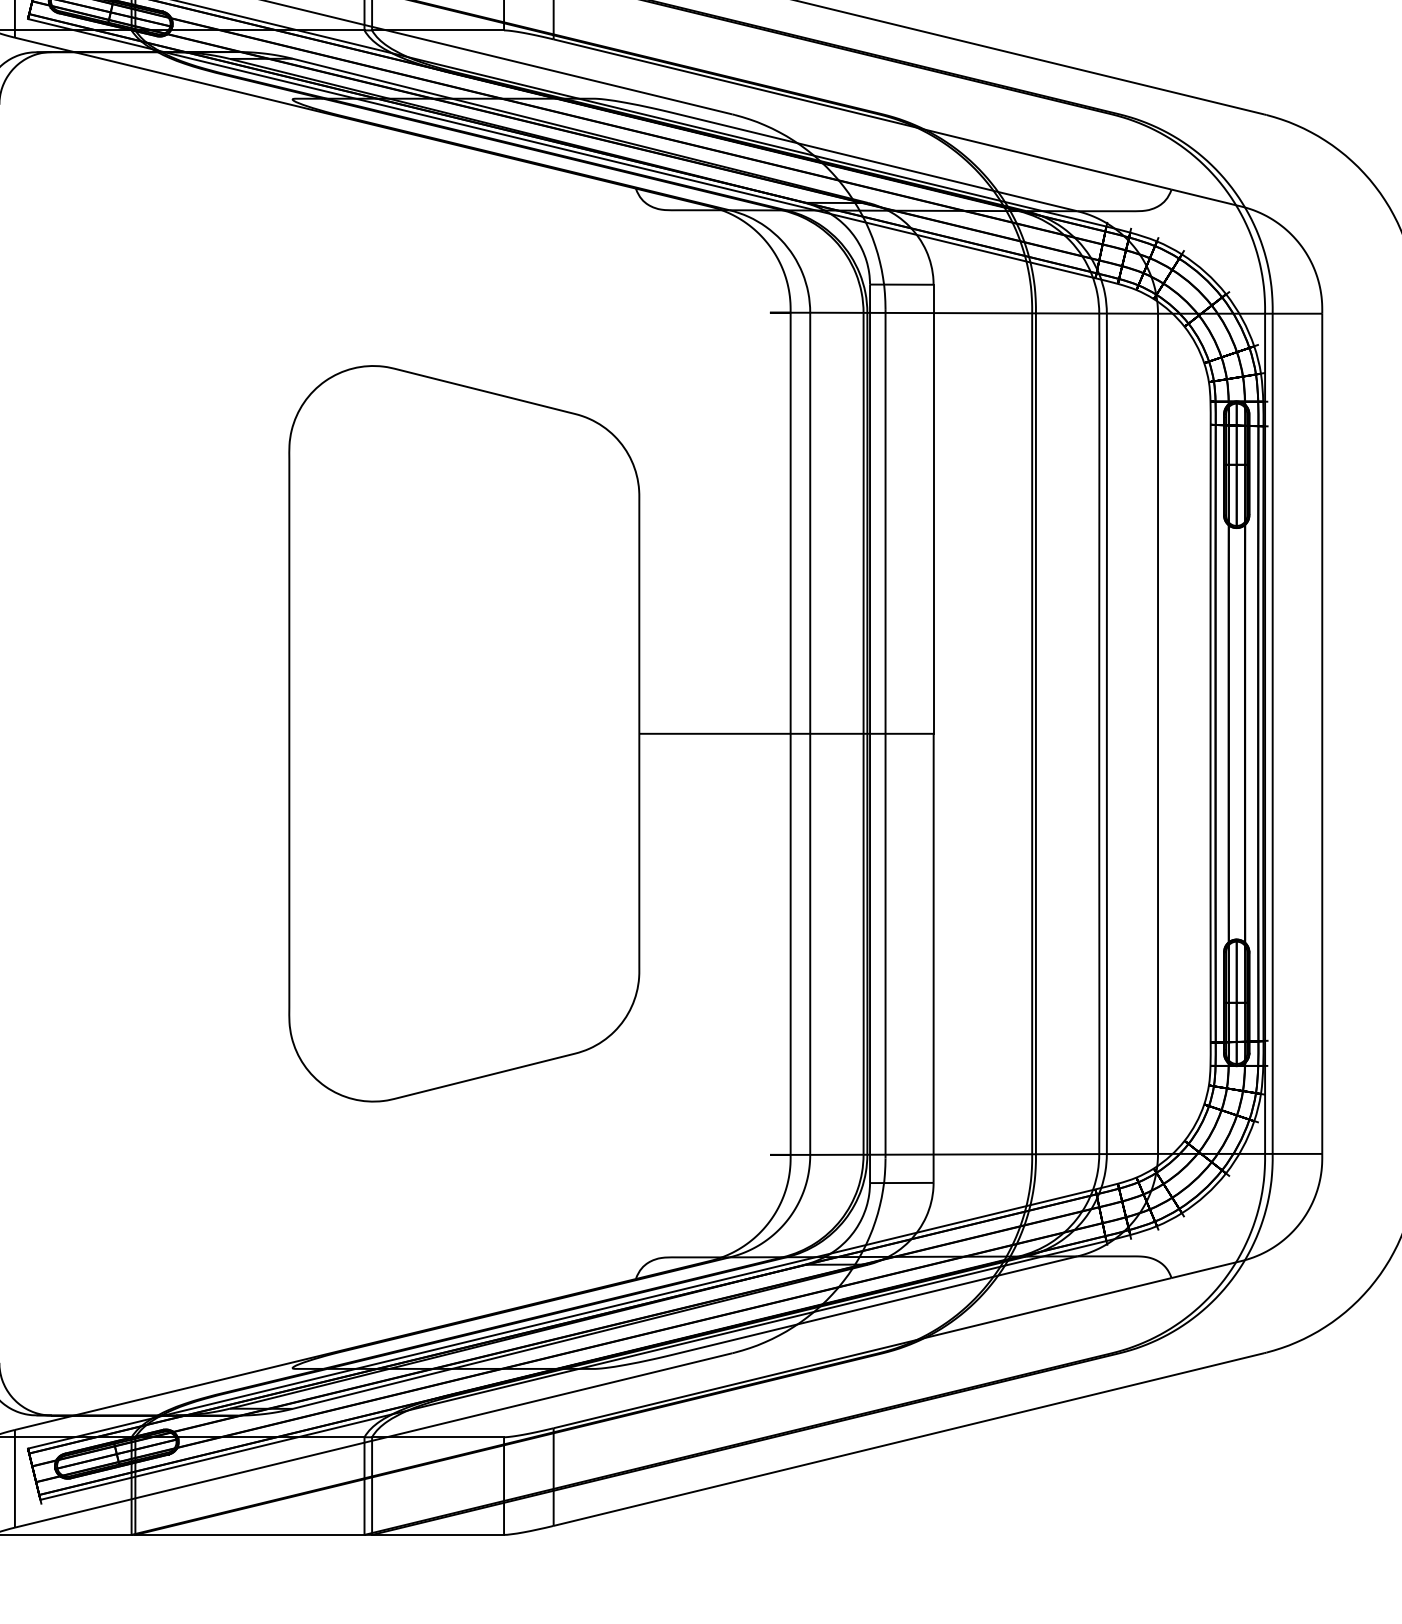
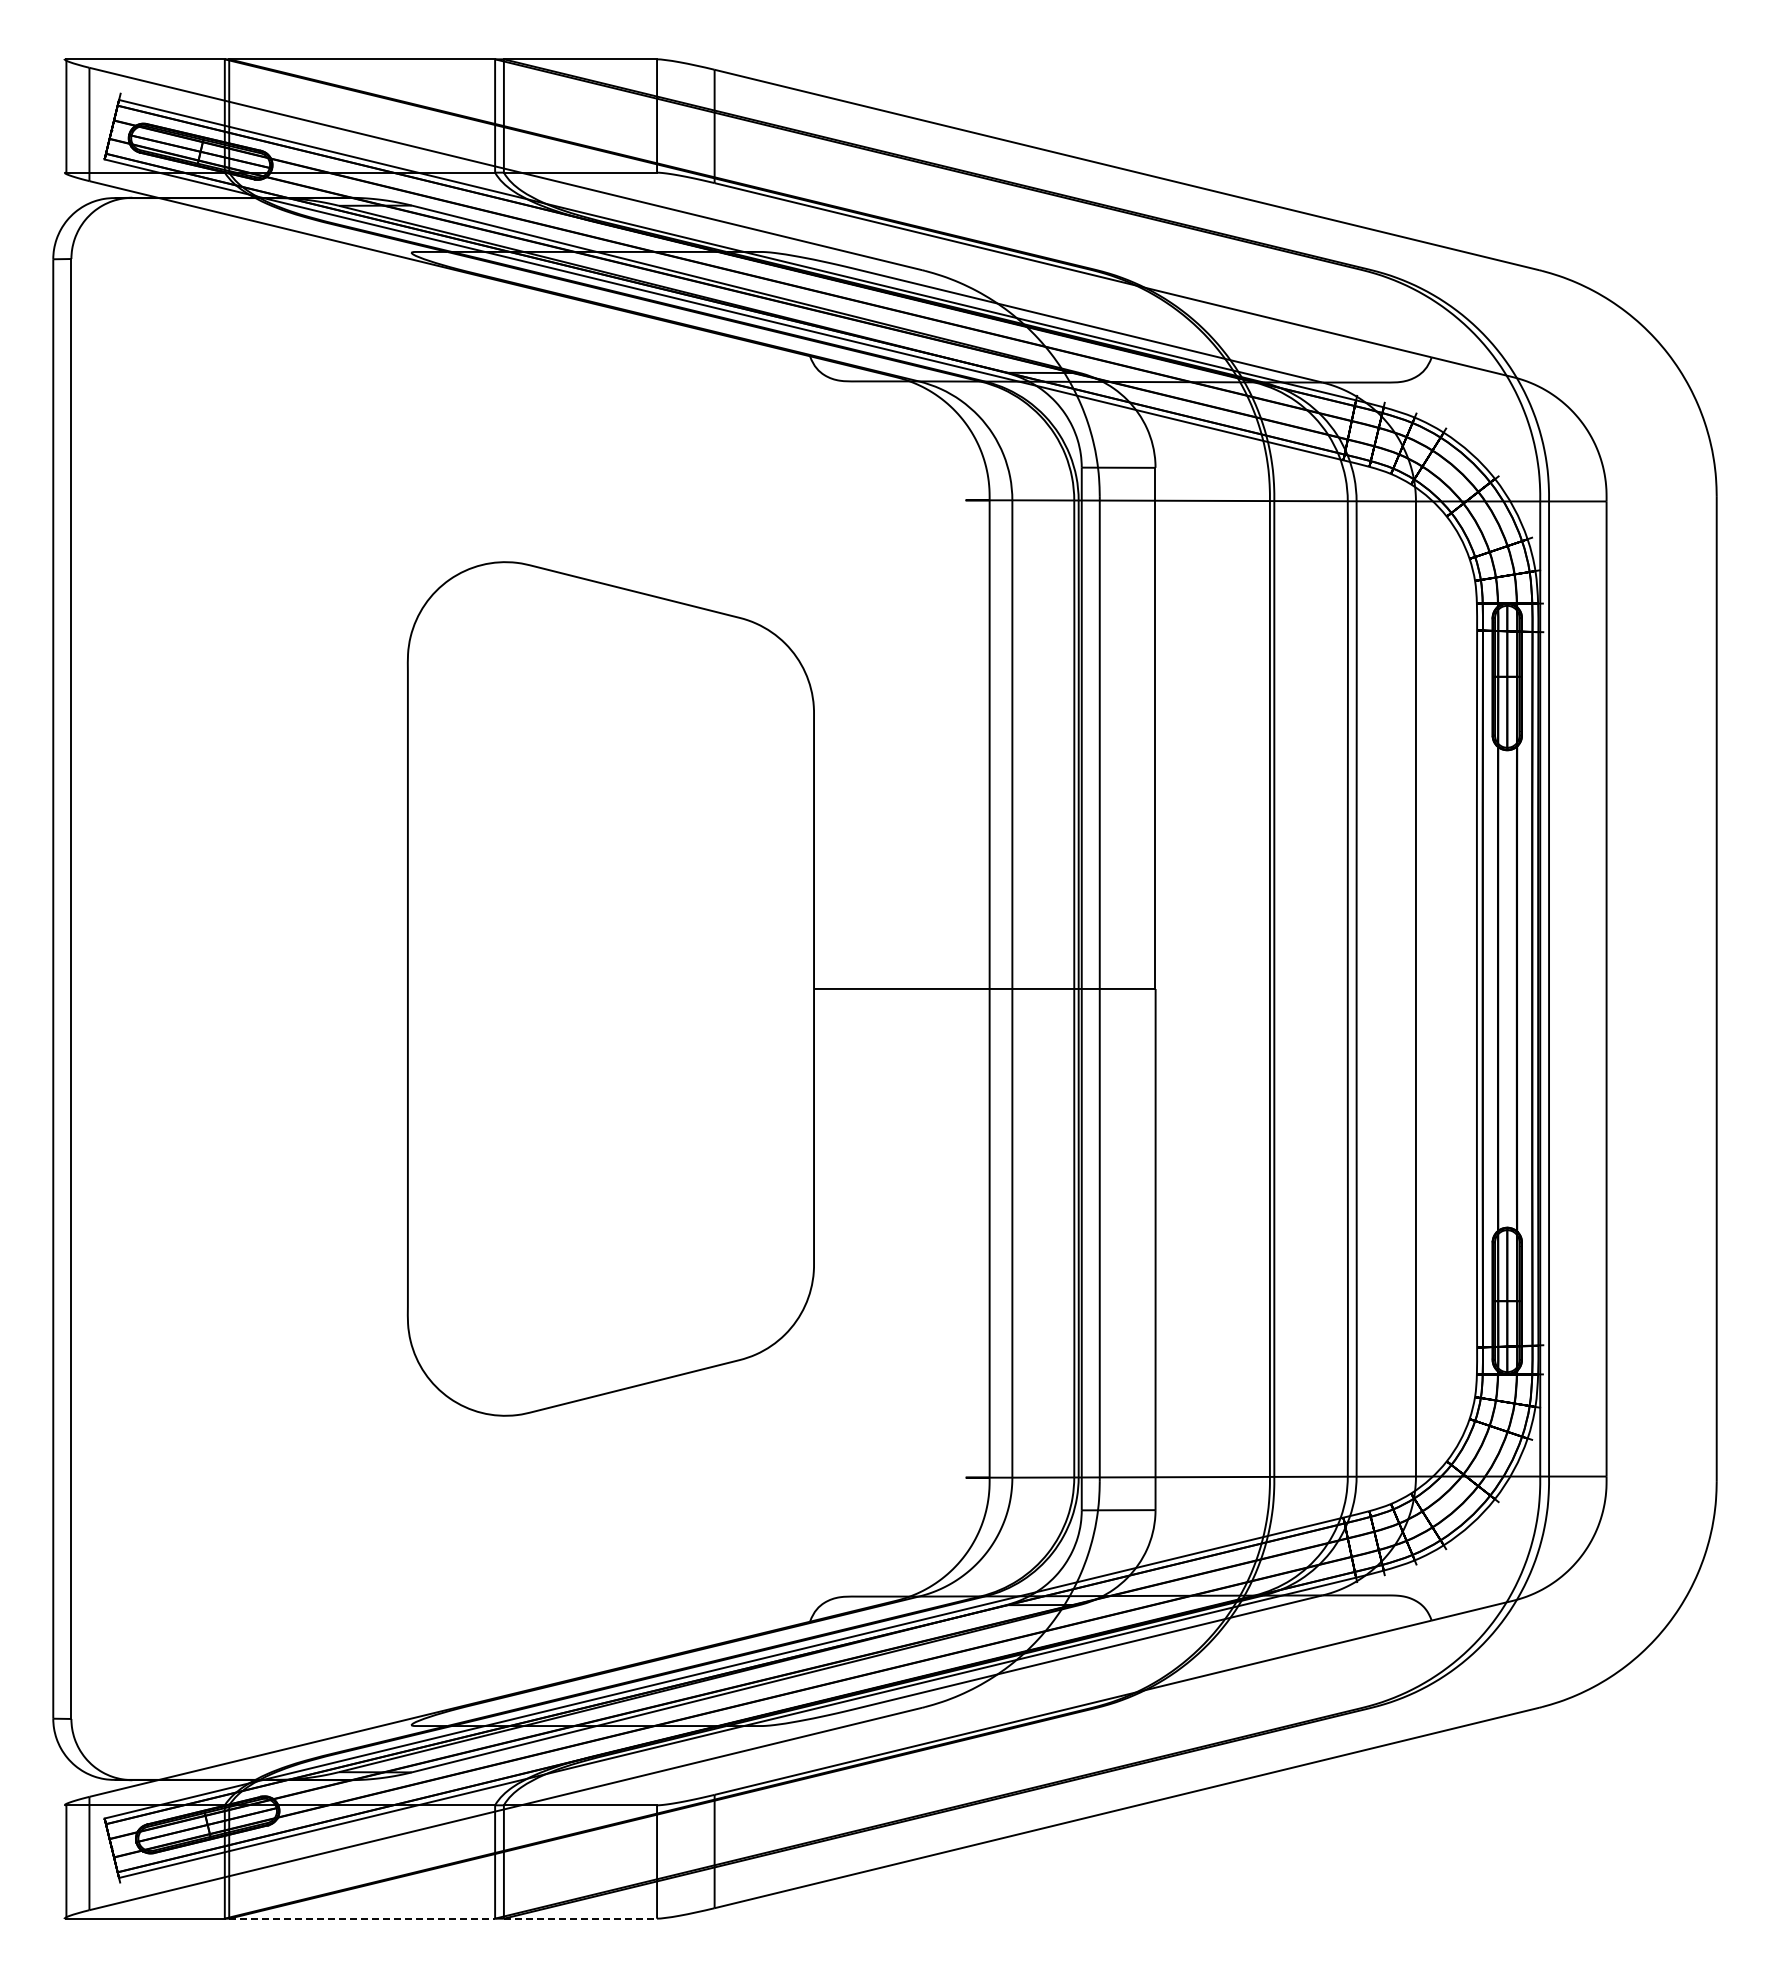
line: (250, 1534) -> (362, 1918), solid -> dashed
line: (438, 1534) -> (580, 1918), solid -> dashed

